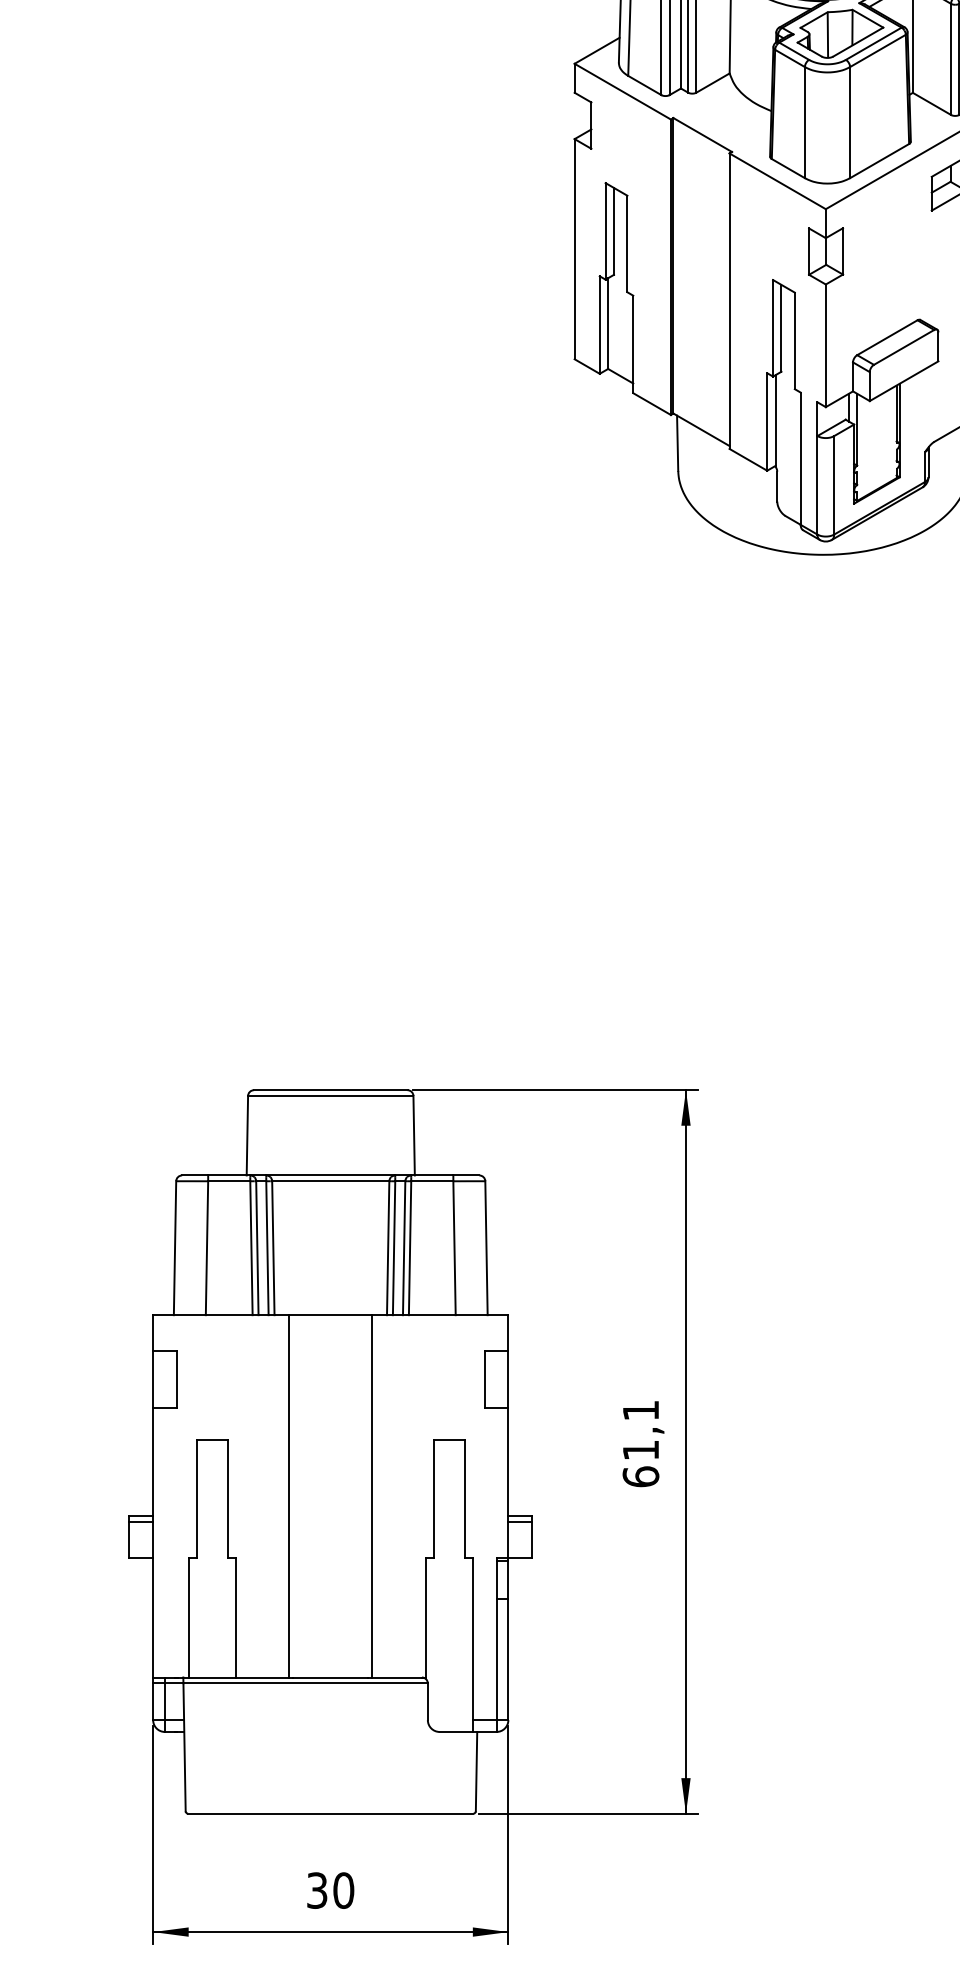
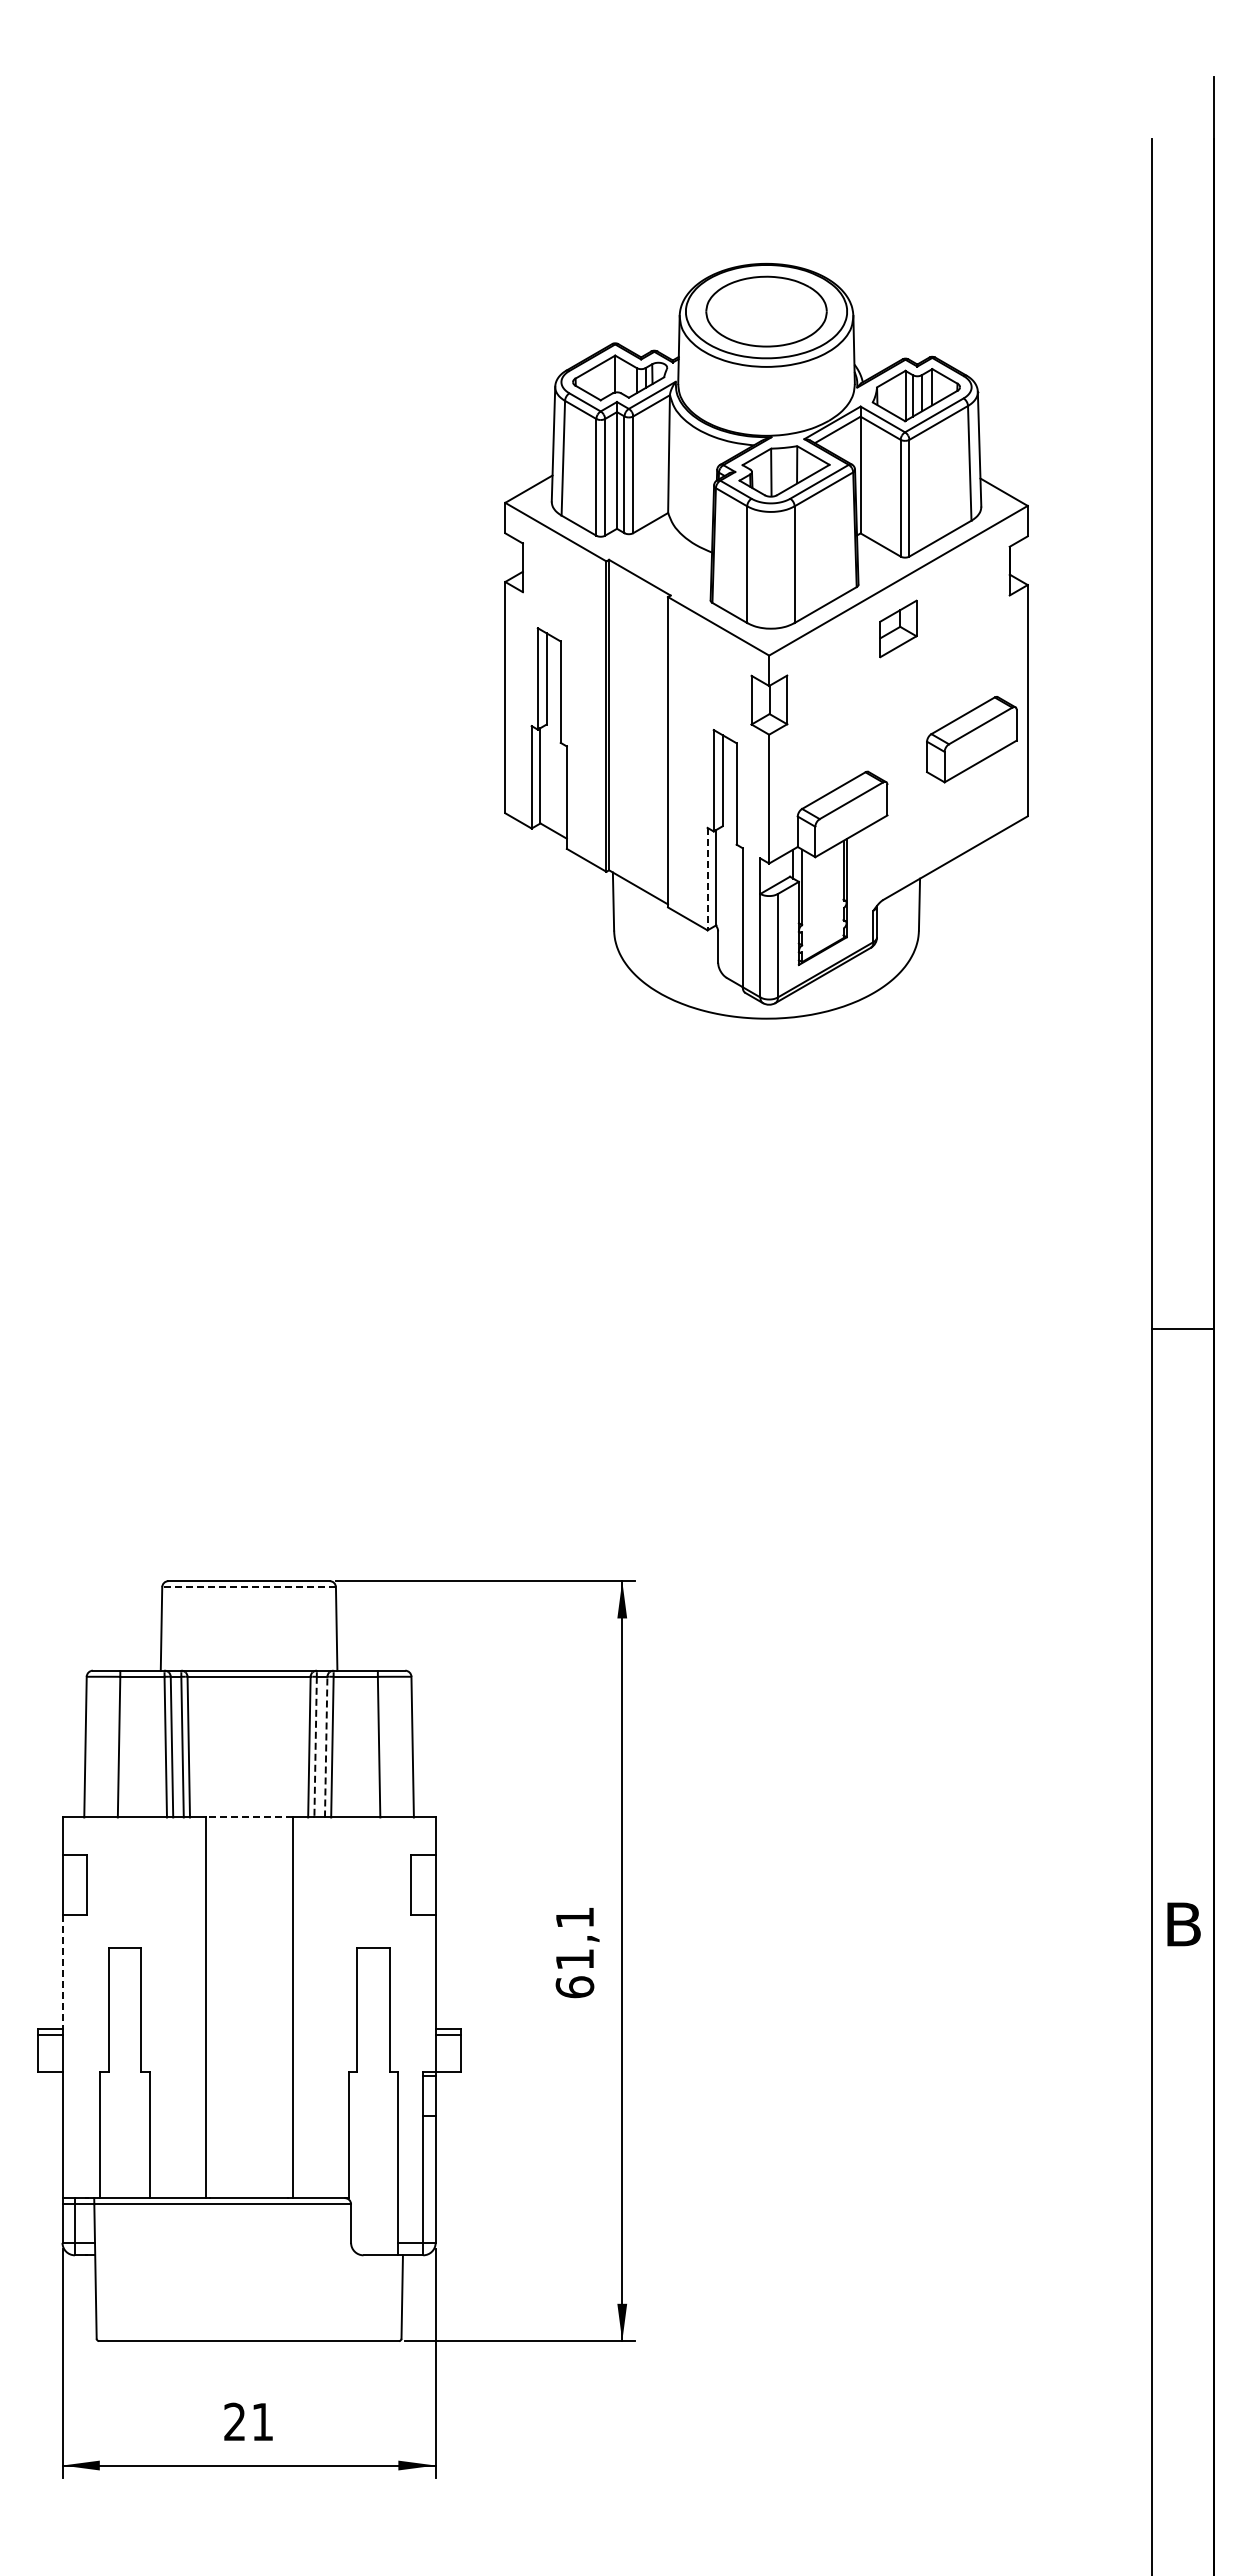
line: (767, 422) -> (707, 879), solid -> dashed
line: (331, 1096) -> (249, 1587), solid -> dashed
line: (404, 1247) -> (326, 1746), solid -> dashed
line: (393, 1248) -> (315, 1747), solid -> dashed
line: (331, 1315) -> (249, 1817), solid -> dashed
line: (153, 1462) -> (62, 1972), solid -> dashed
text: (330, 1890) -> (248, 2421), 30 -> 21

